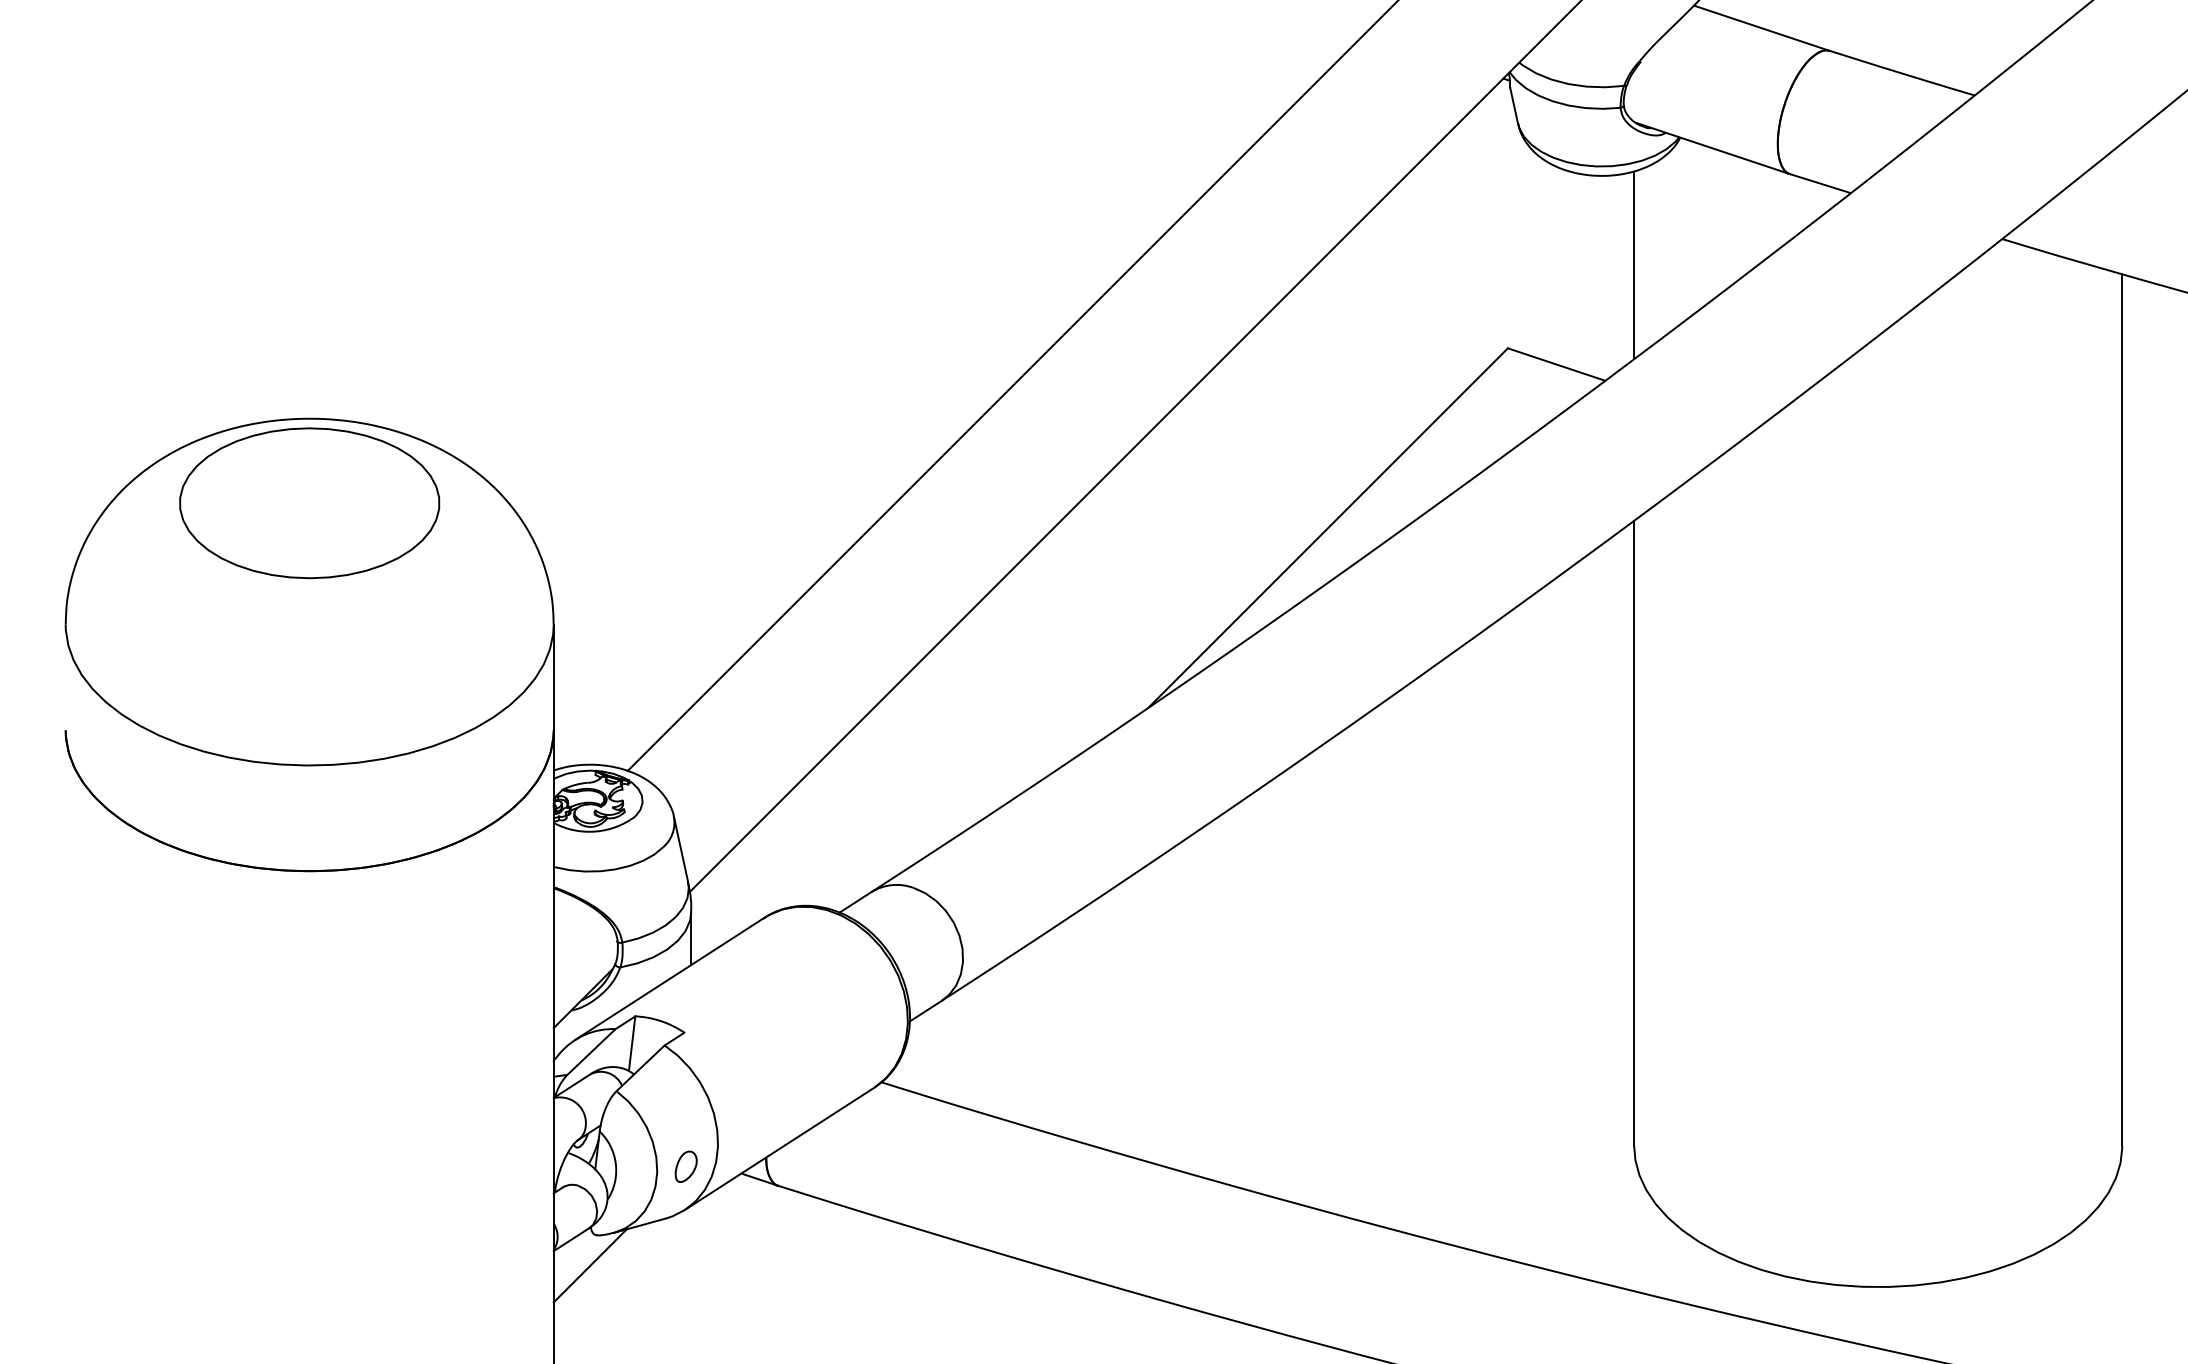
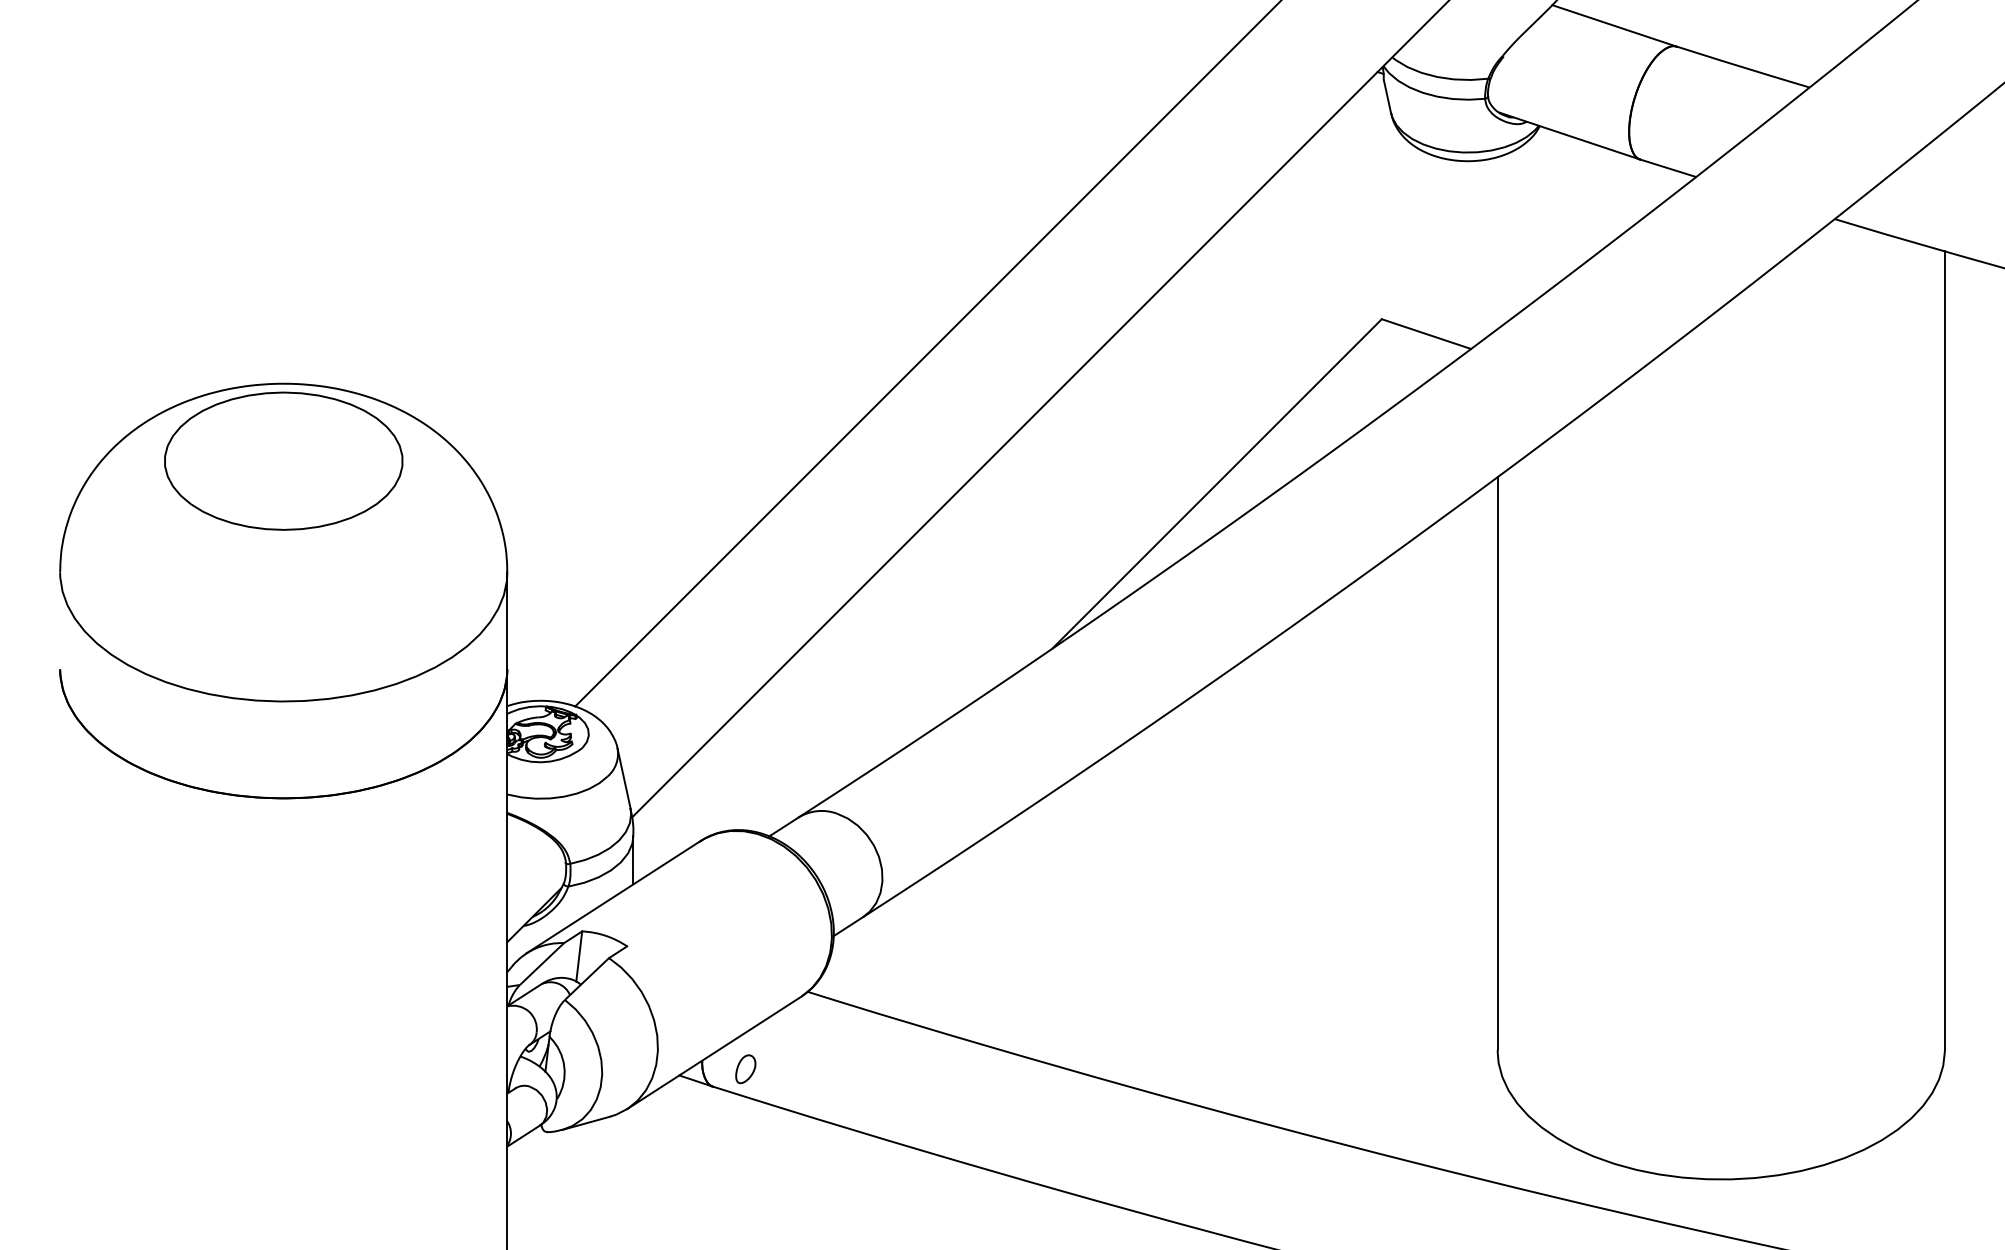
line: (1634, 264) -> (1497, 242), removed
part: (685, 1167) -> (745, 1069), moved
line: (589, 1265) -> (540, 1159), removed

